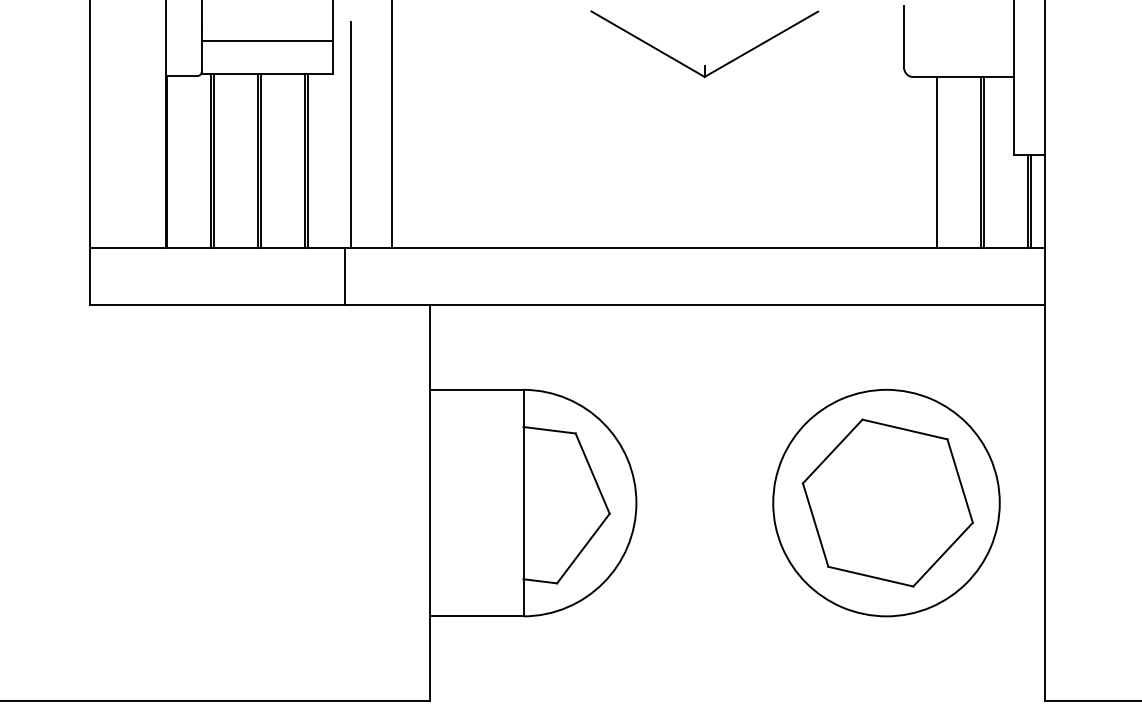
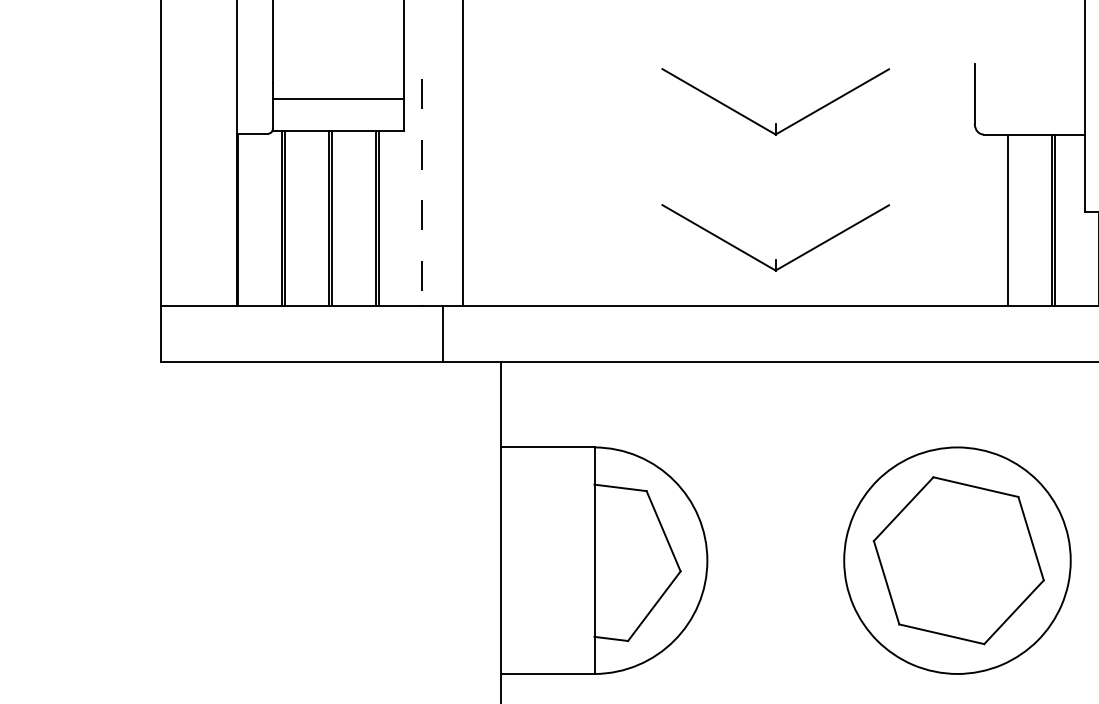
line: (351, 135) -> (422, 193), solid -> dashed
part: (704, 201) -> (775, 259), added
line: (344, 276) -> (442, 334), moved

